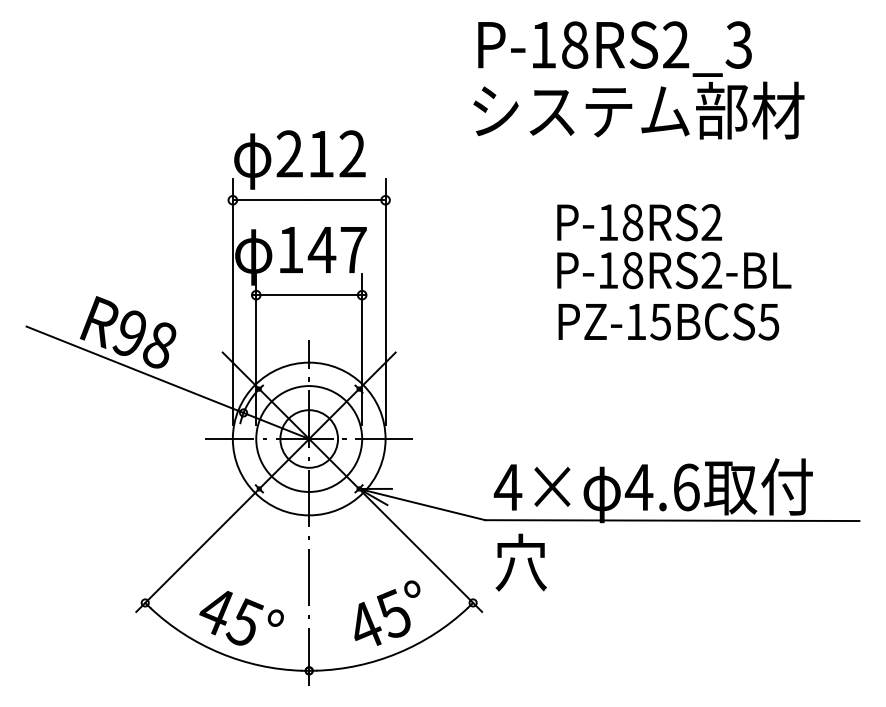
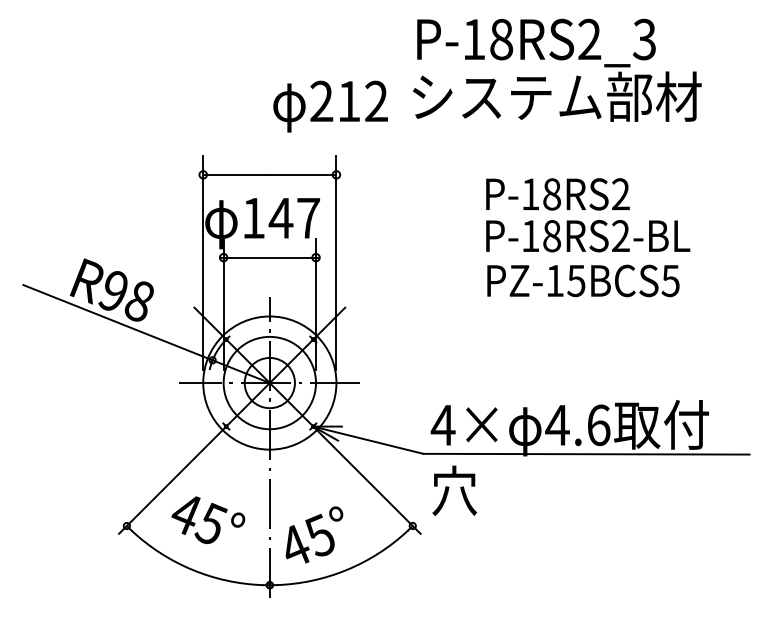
text: (299, 159) -> (330, 106), moved
text: (387, 612) -> (314, 534), moved
text: (241, 618) -> (208, 520), moved

